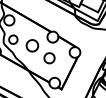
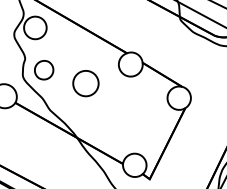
part: (49, 58) -> (123, 111), removed

